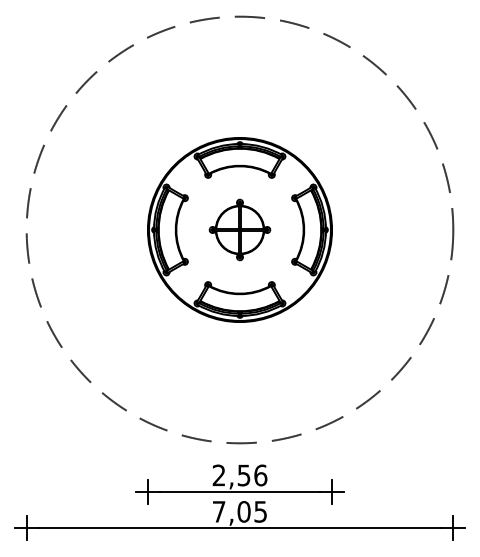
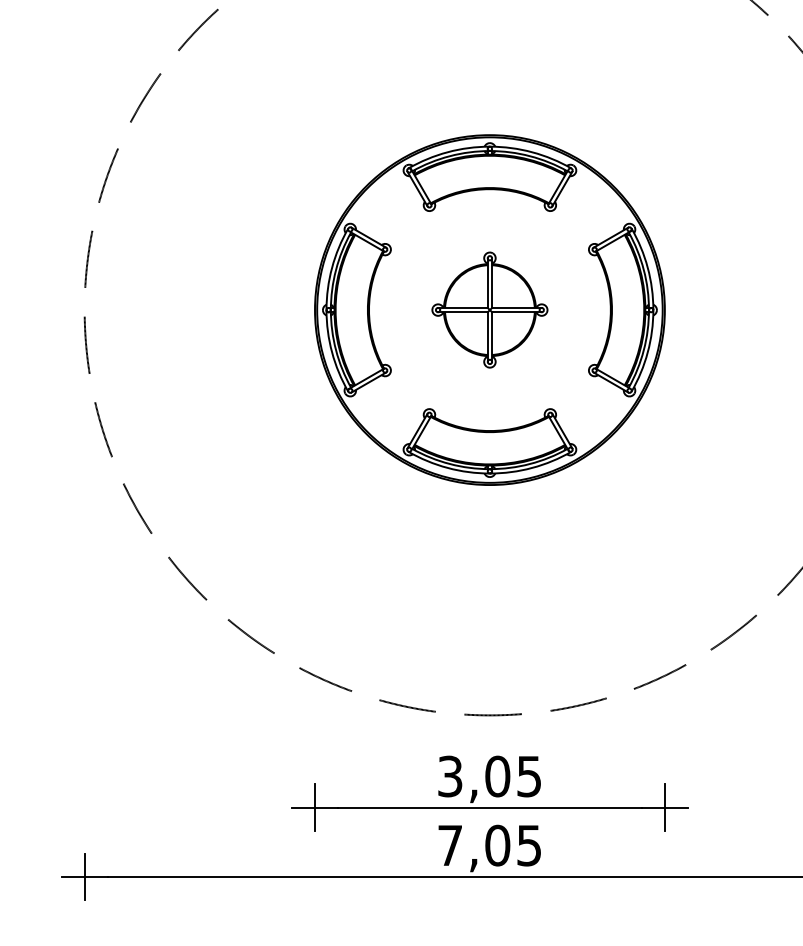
text: (239, 475) -> (488, 776), 2,56 -> 3,05

